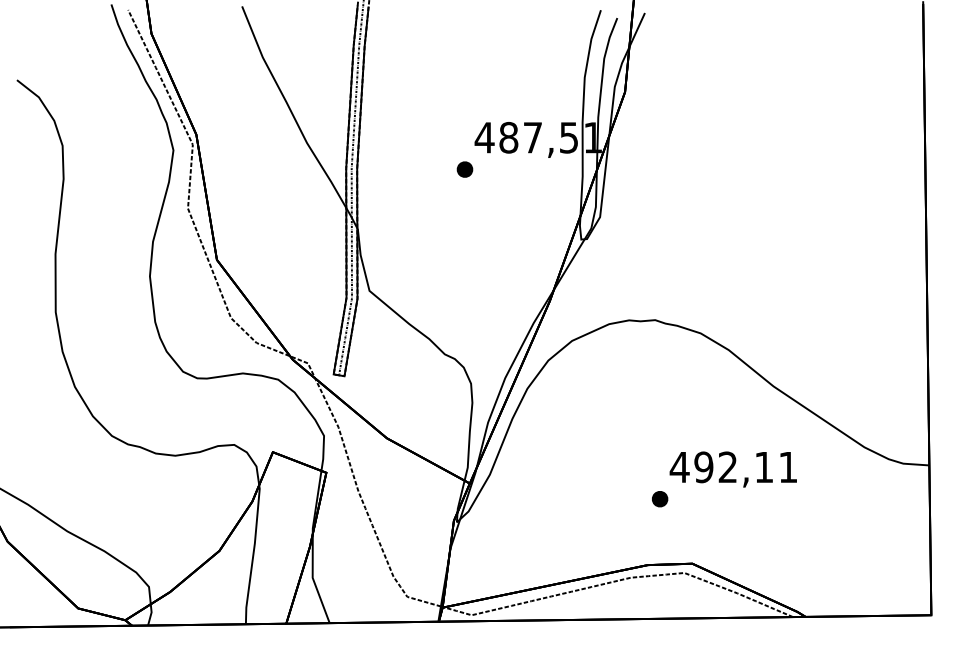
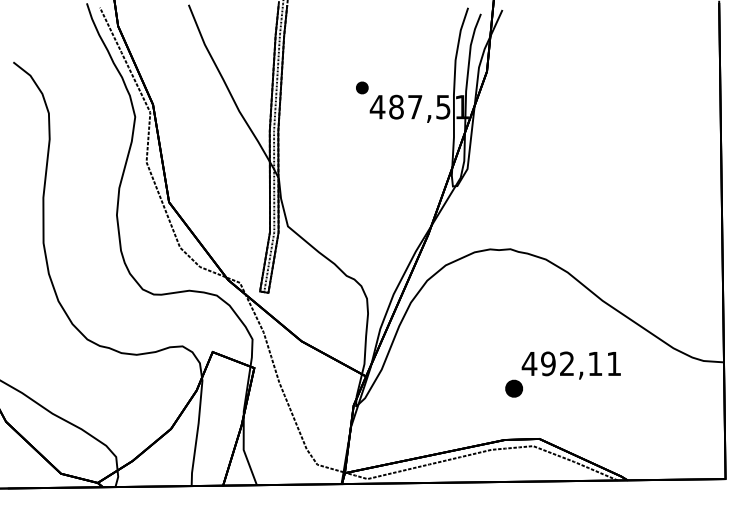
part: (465, 169) -> (362, 87), moved
part: (660, 498) -> (514, 388), size x1.4

